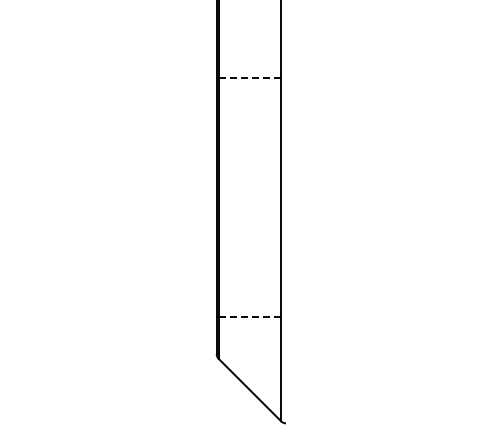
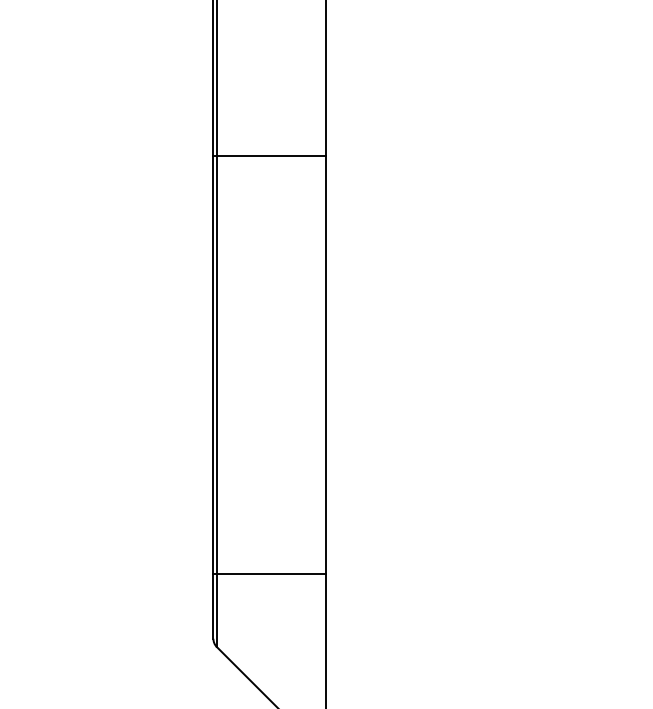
line: (250, 77) -> (272, 155), dashed -> solid
line: (249, 317) -> (270, 574), dashed -> solid

